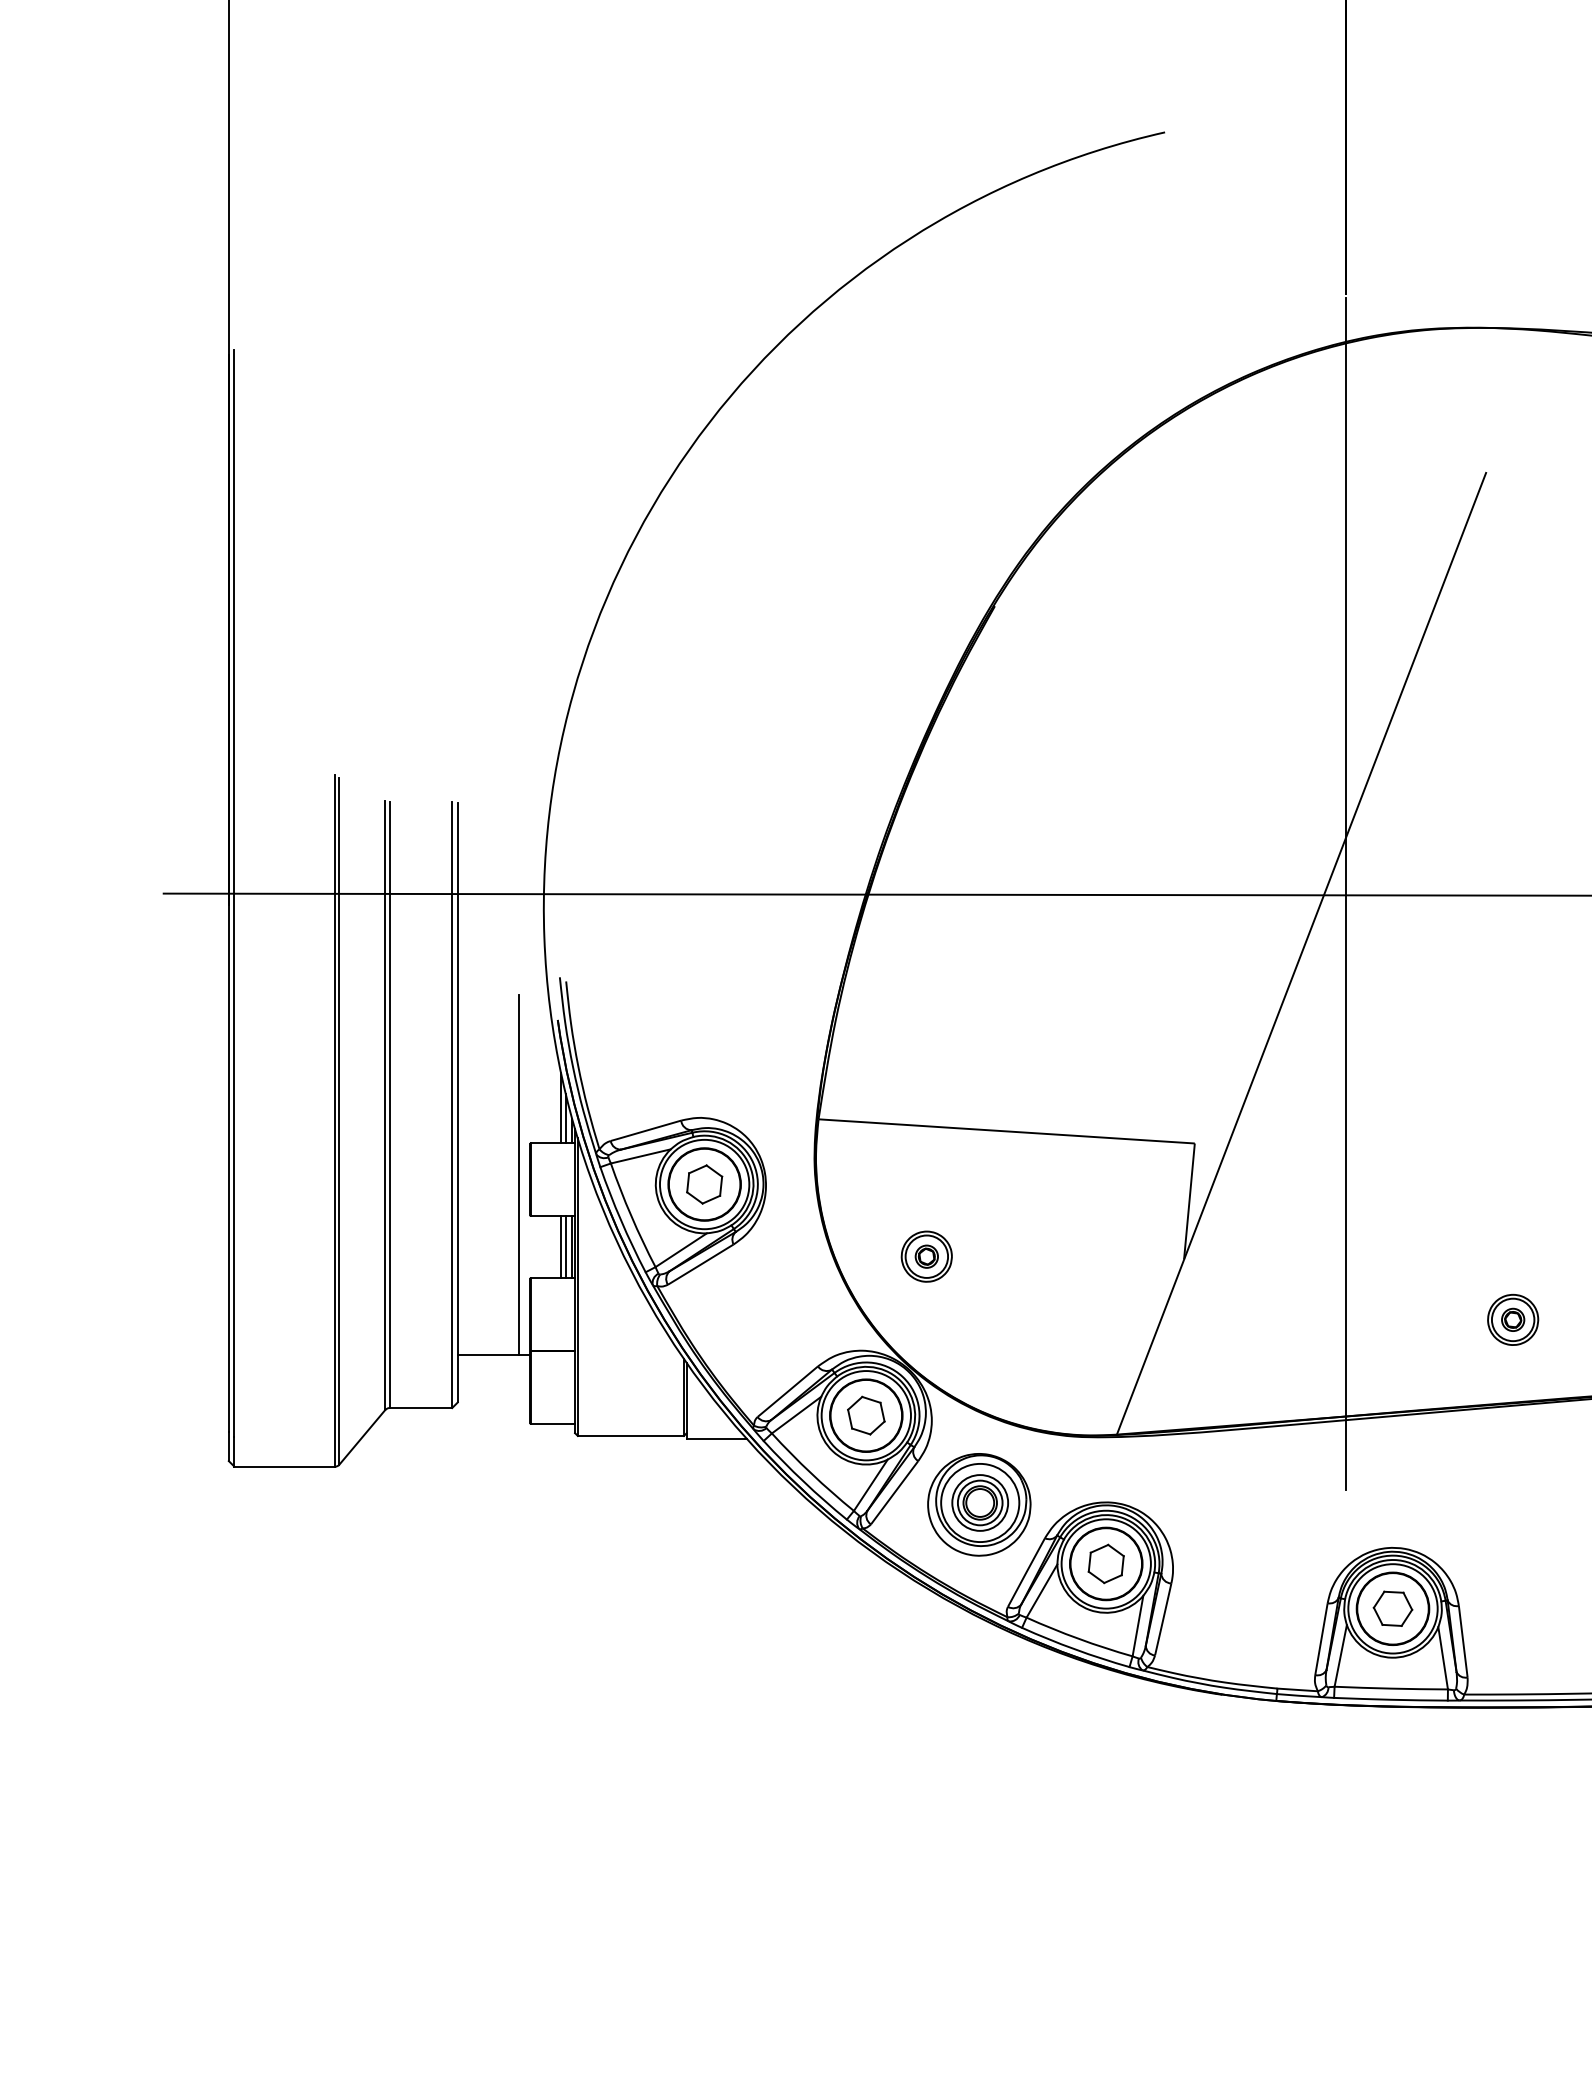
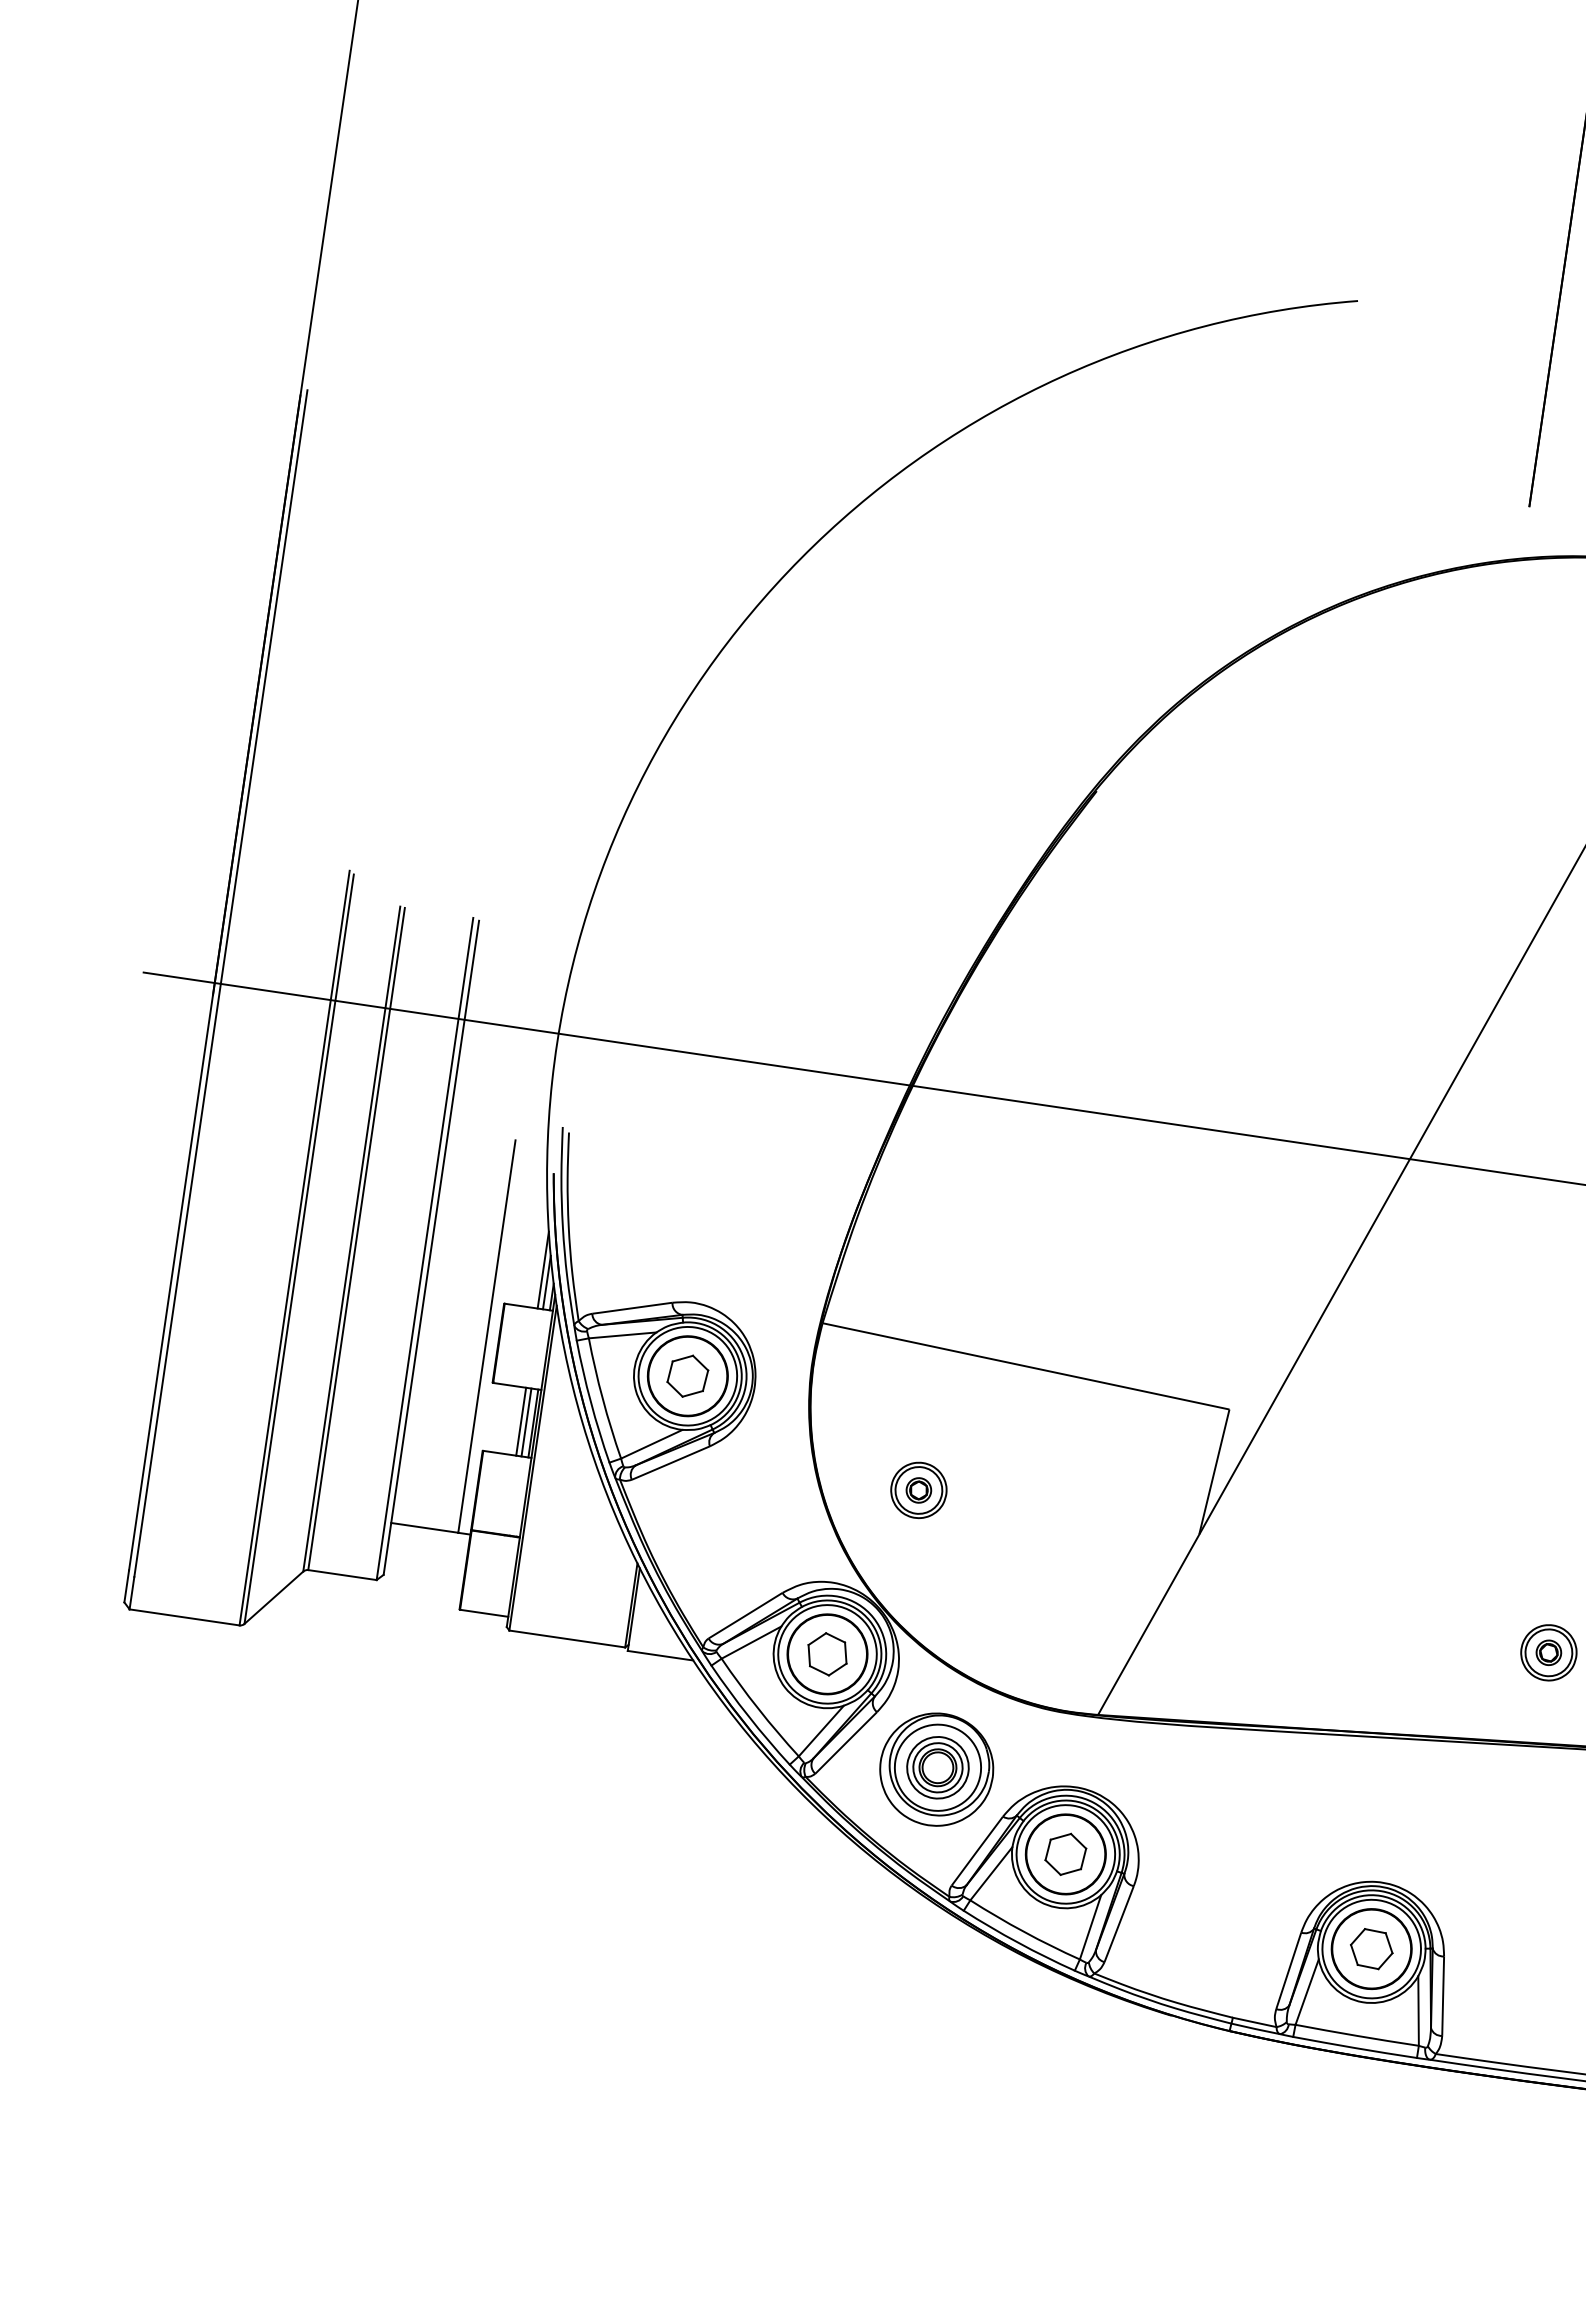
line: (1345, 893) -> (1433, 1160), removed

